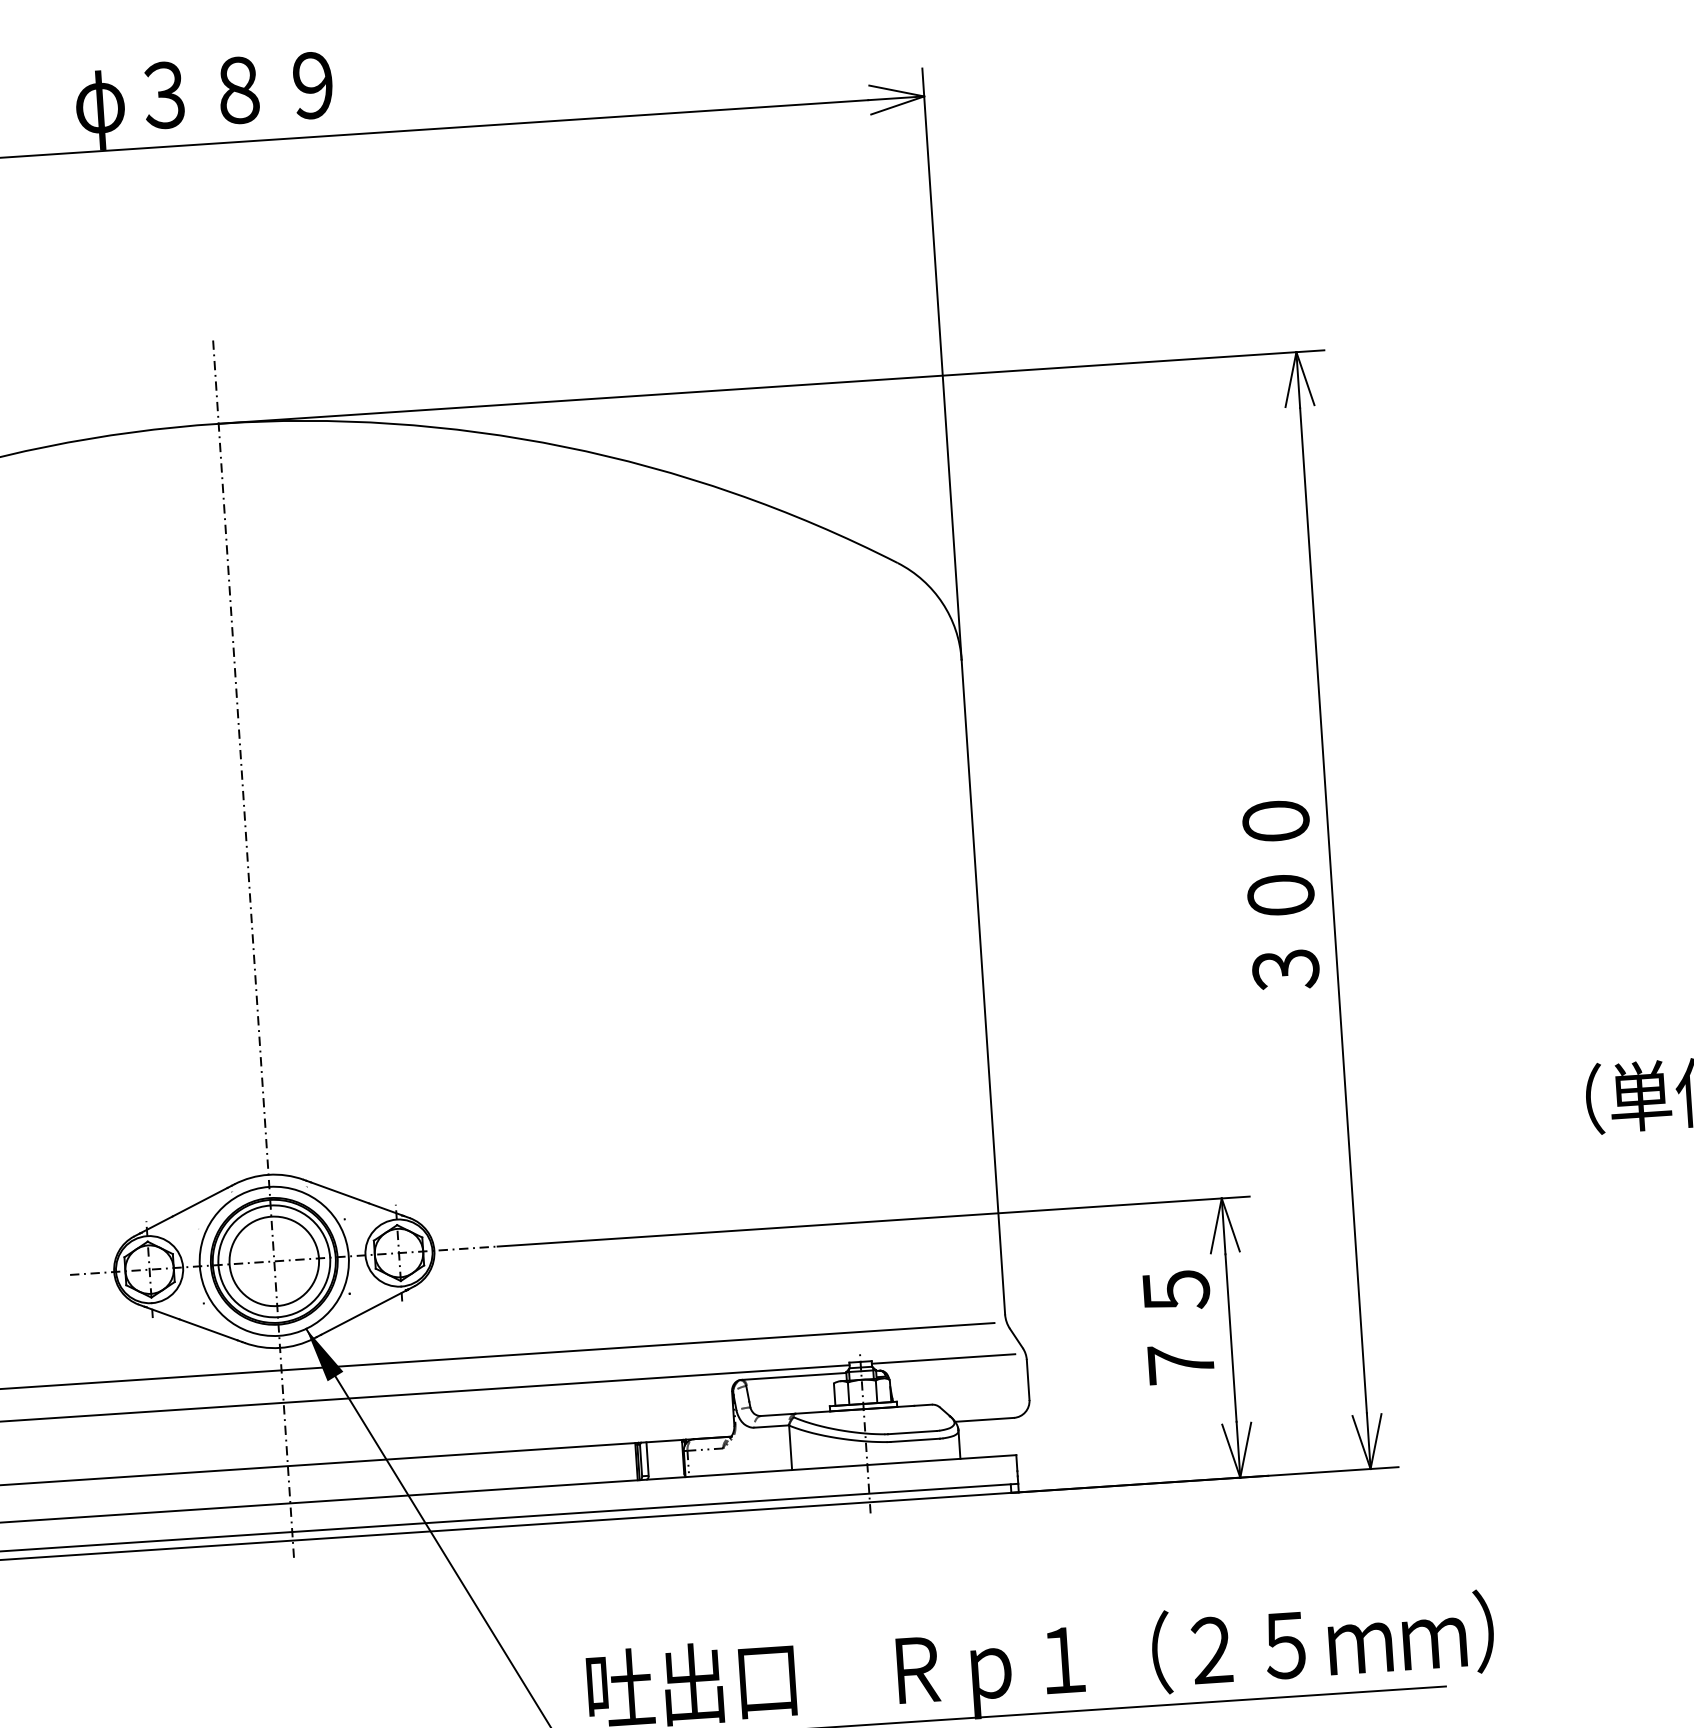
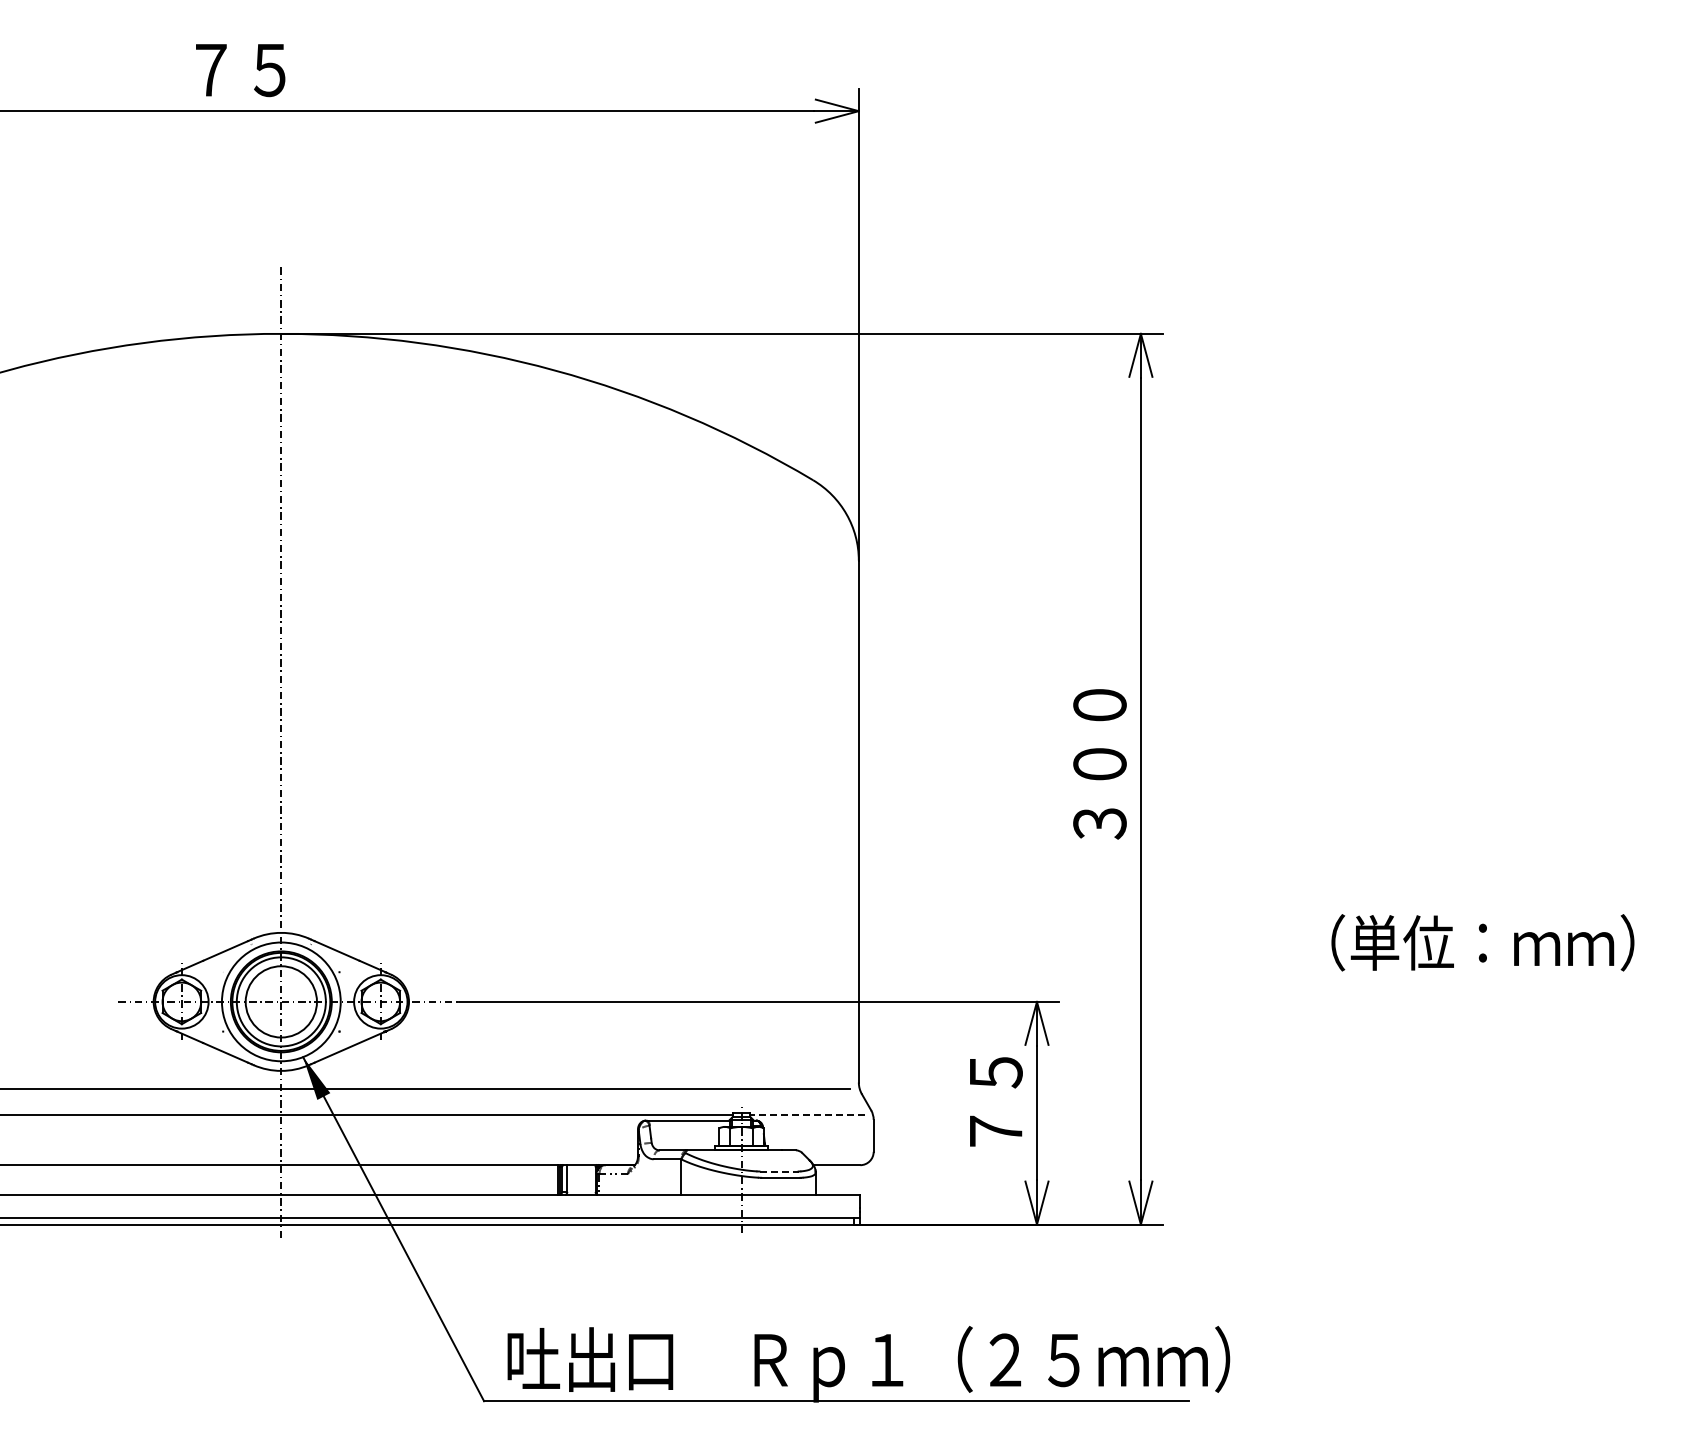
text: (203, 100) -> (286, 76), φ３８９ -> ７５
line: (943, 1358) -> (807, 1114), solid -> dashed
line: (913, 1432) -> (779, 1171), solid -> dashed

